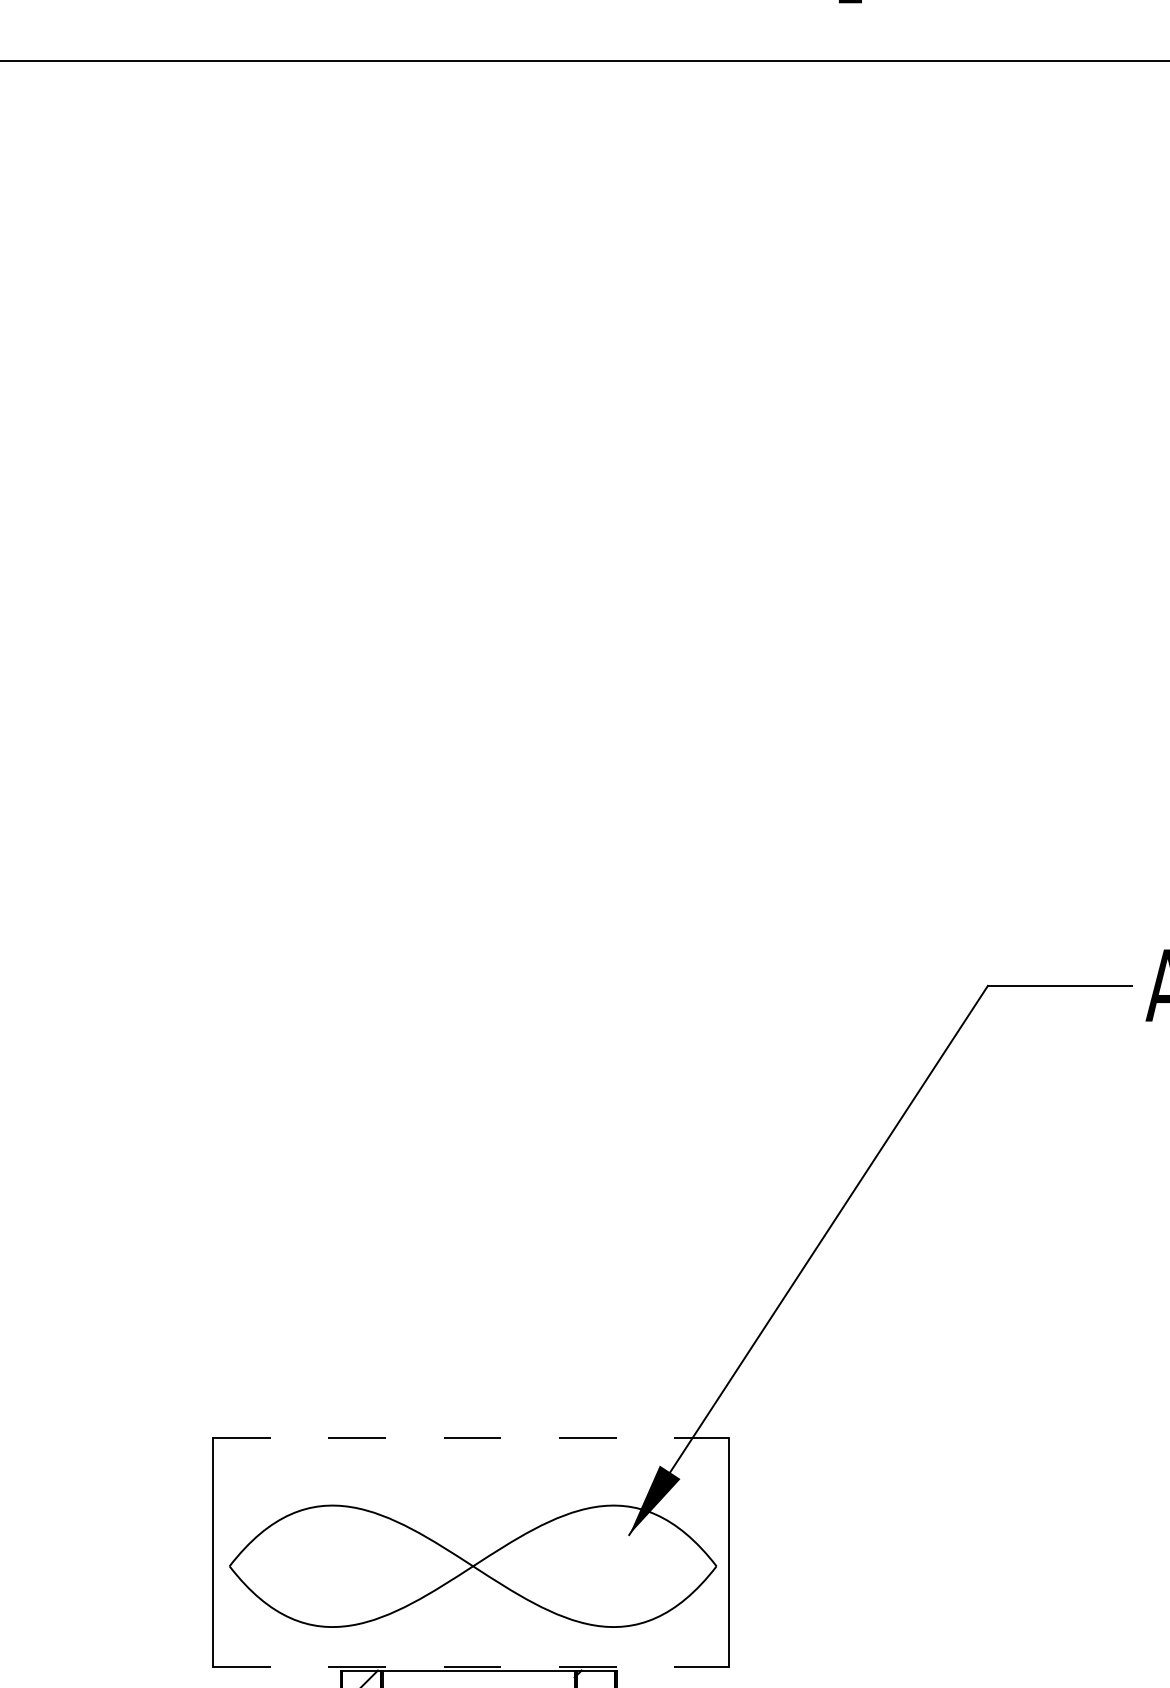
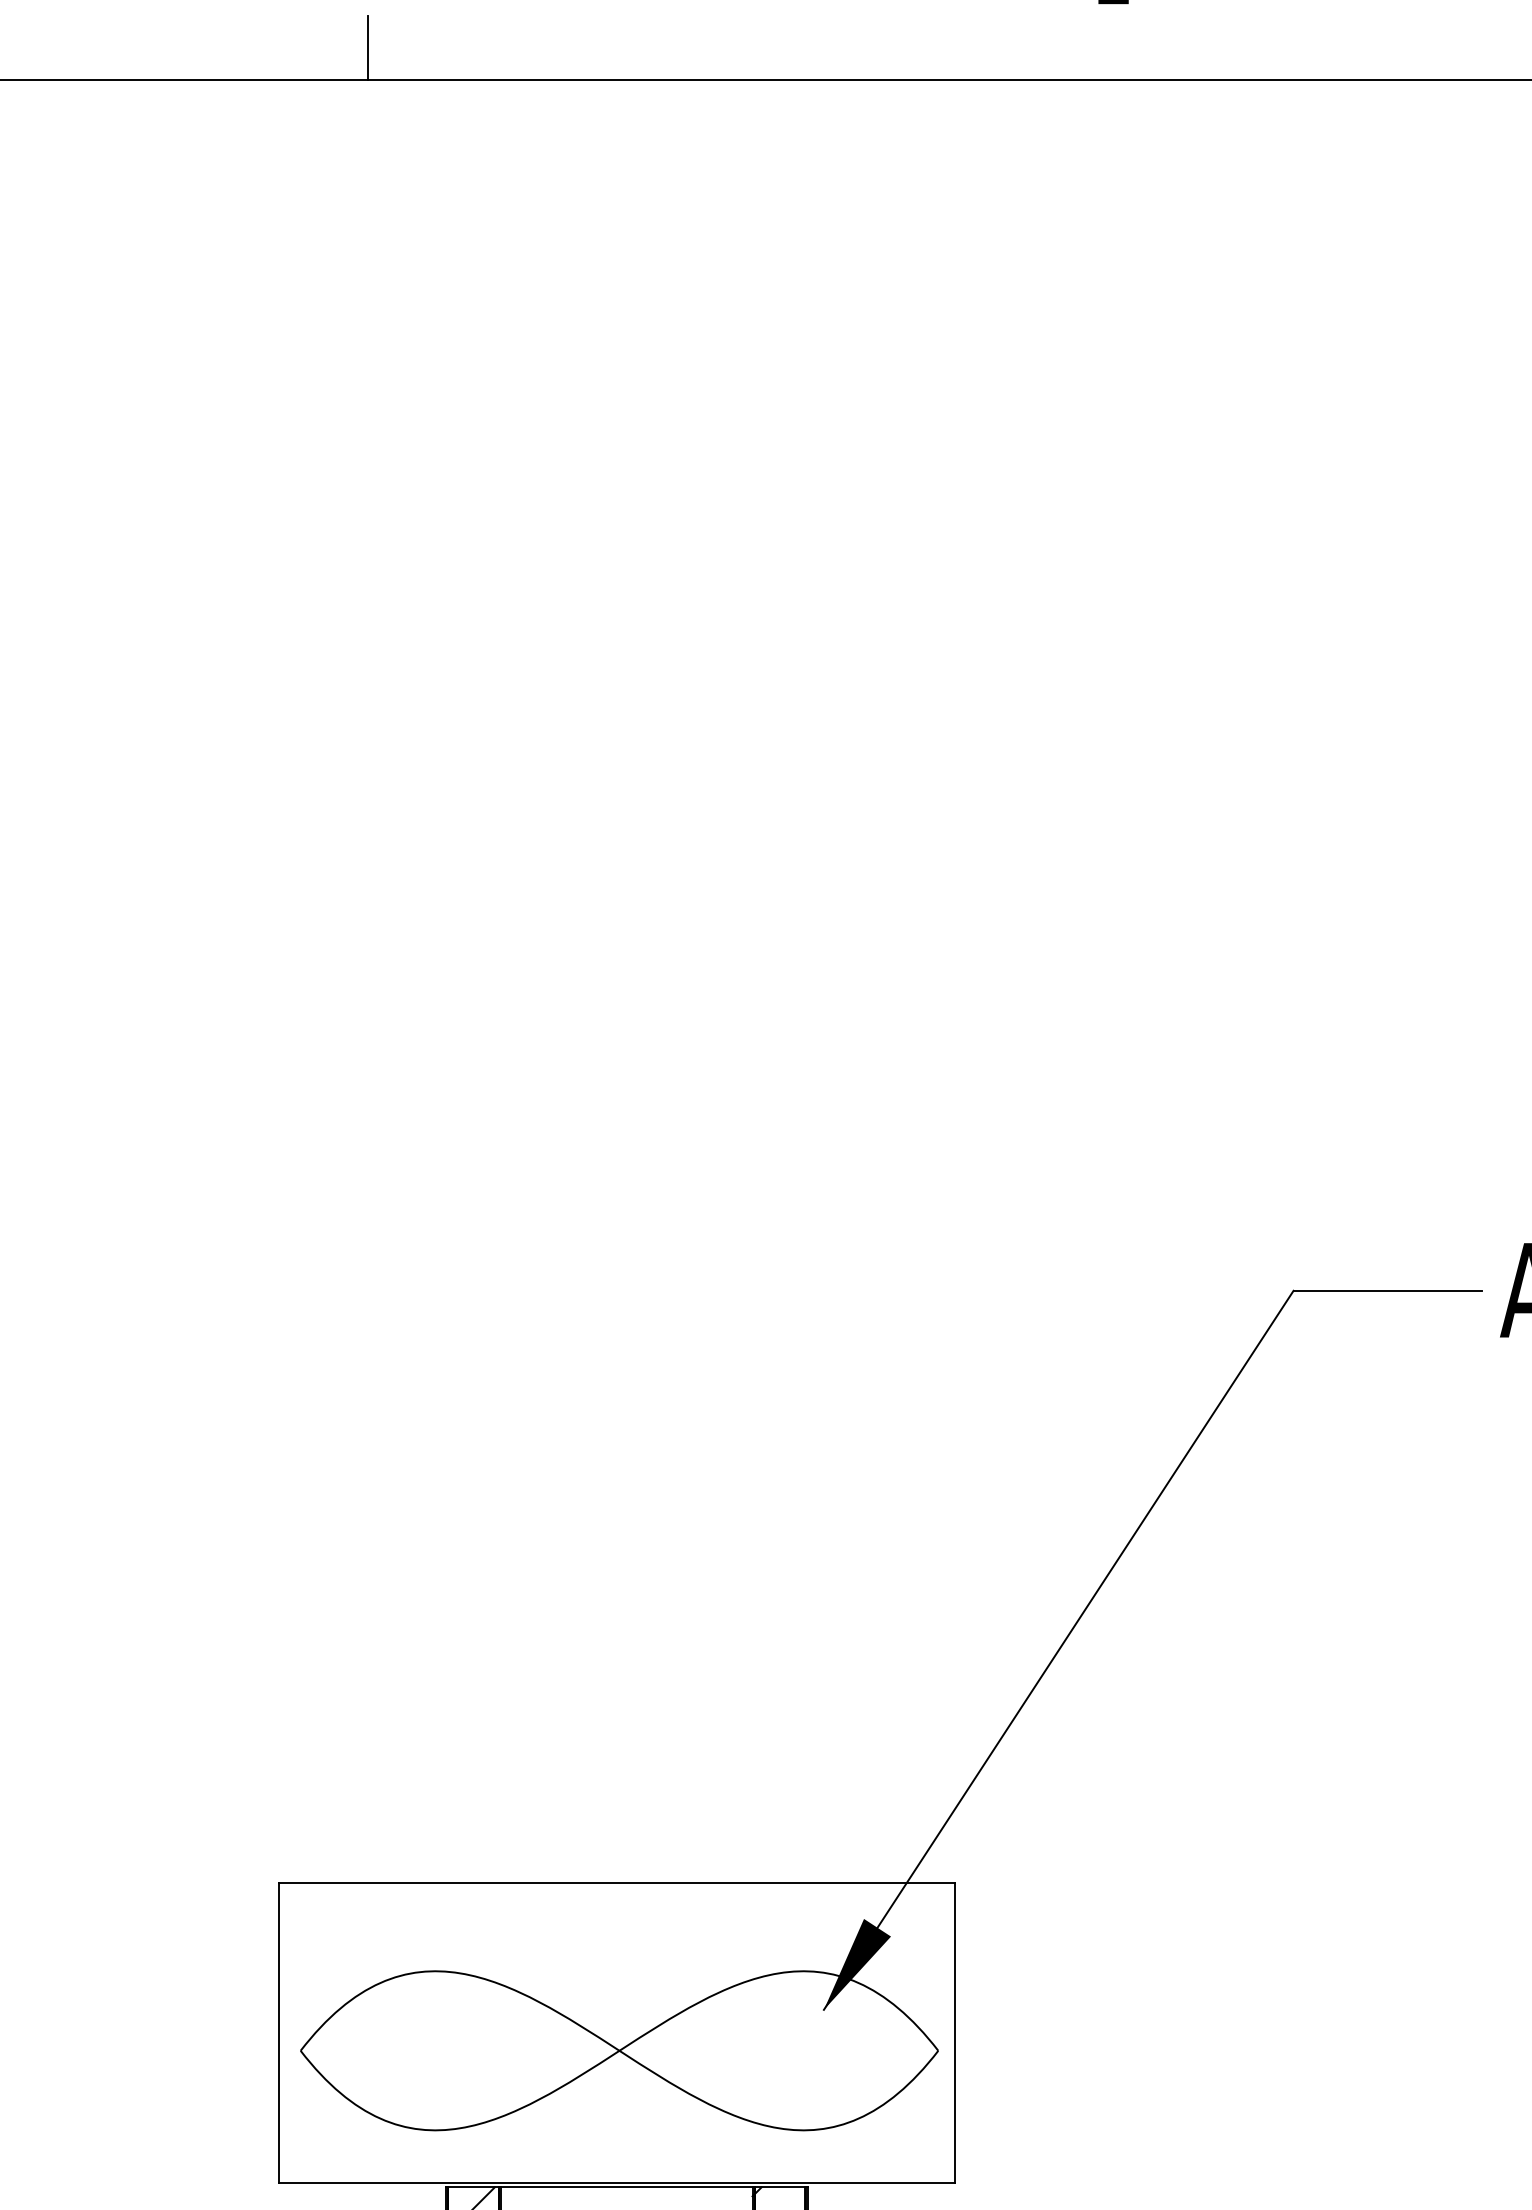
line: (280, 36) -> (367, 47), added
line: (470, 1438) -> (616, 1883), dashed -> solid
line: (470, 1666) -> (616, 2182), dashed -> solid

